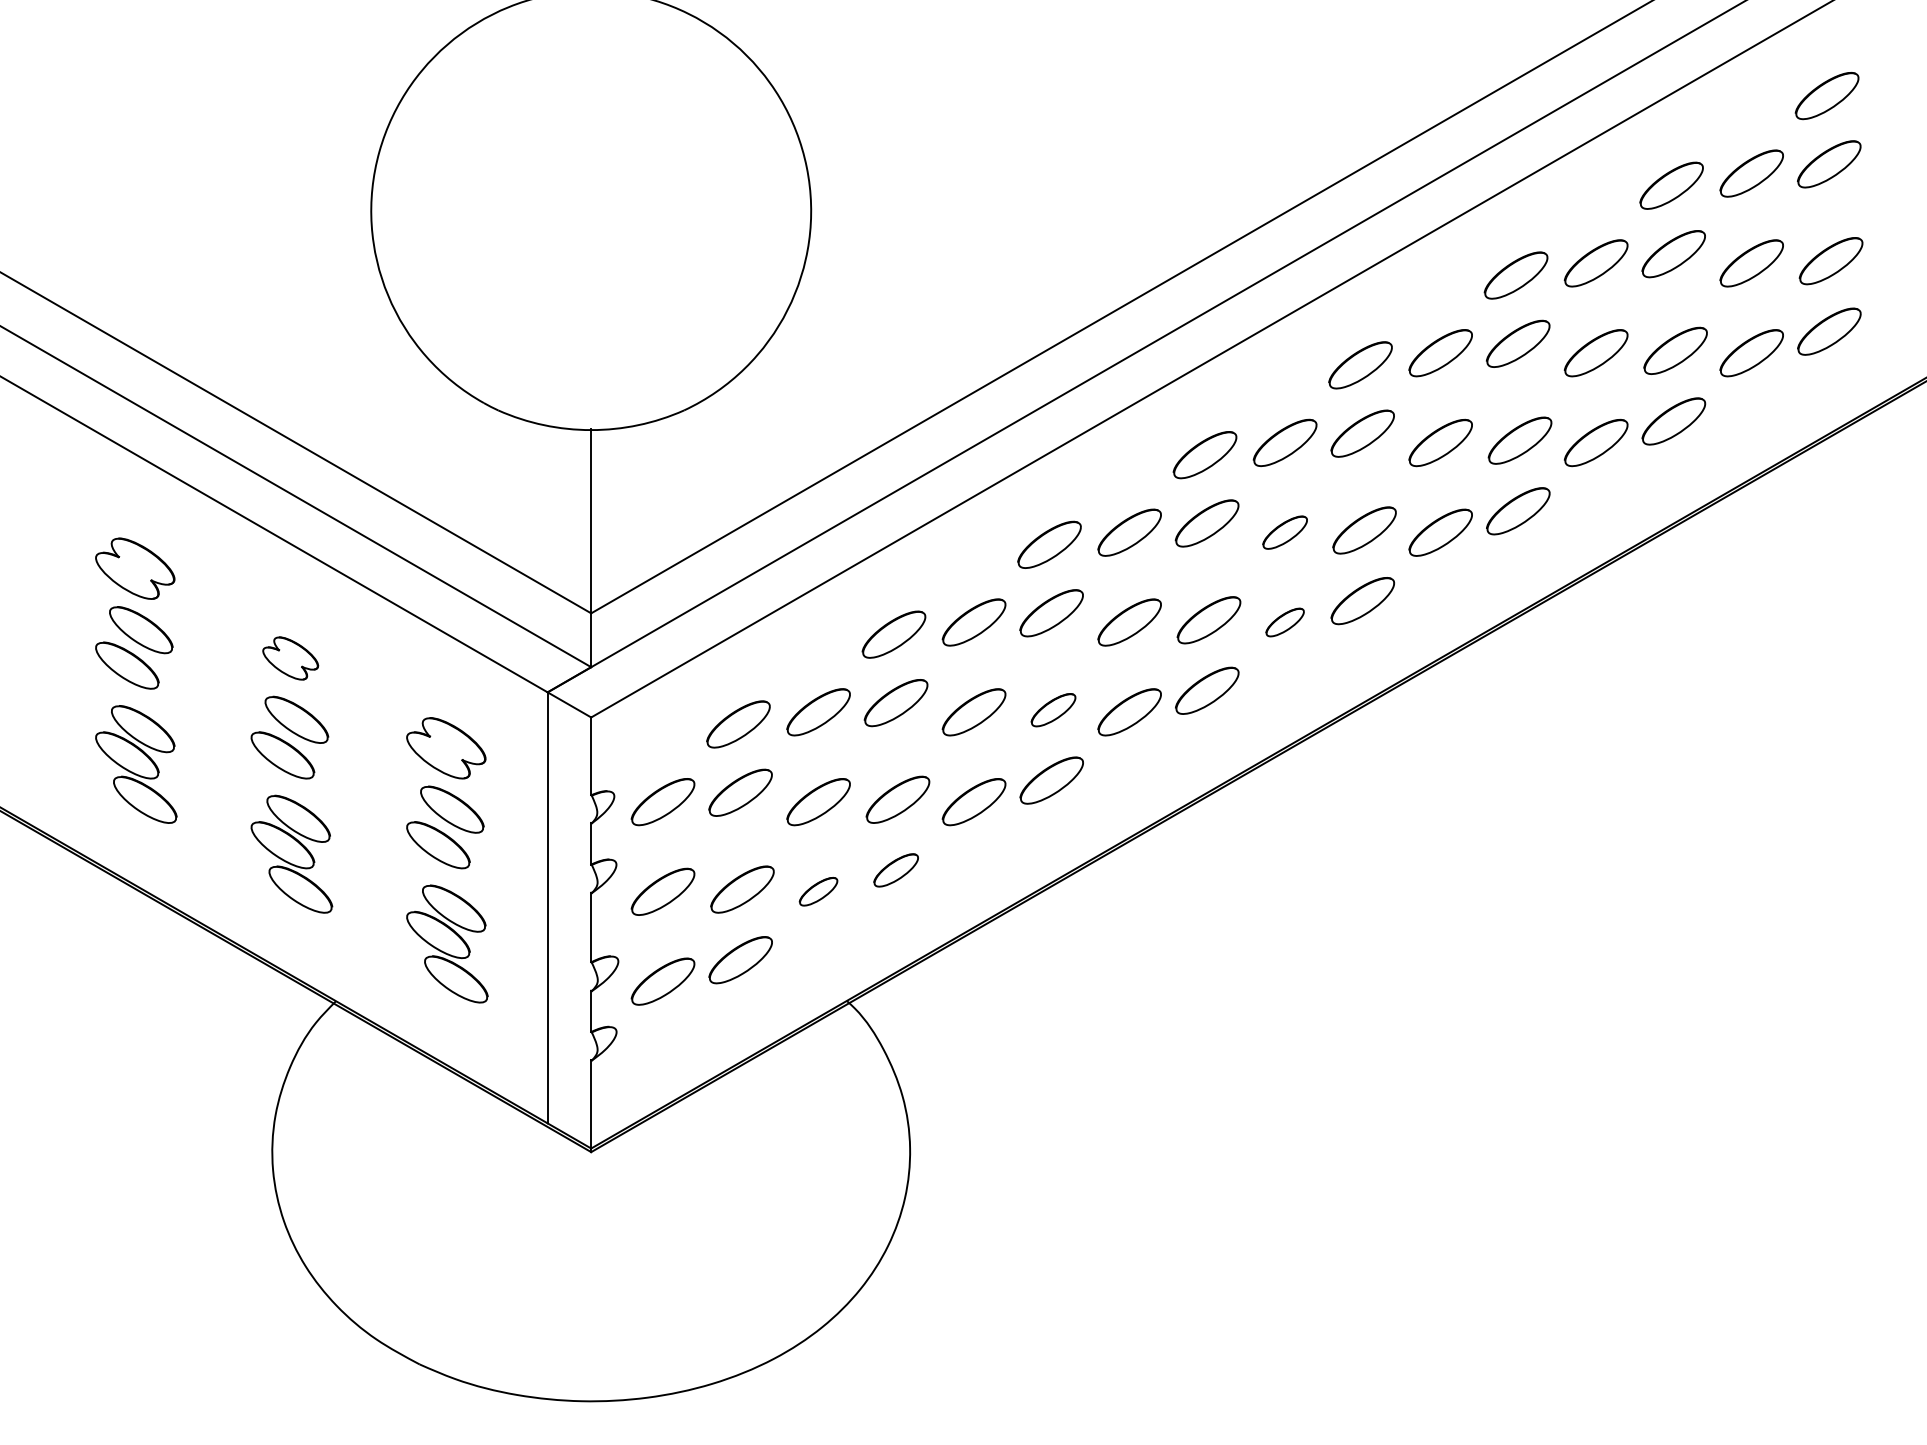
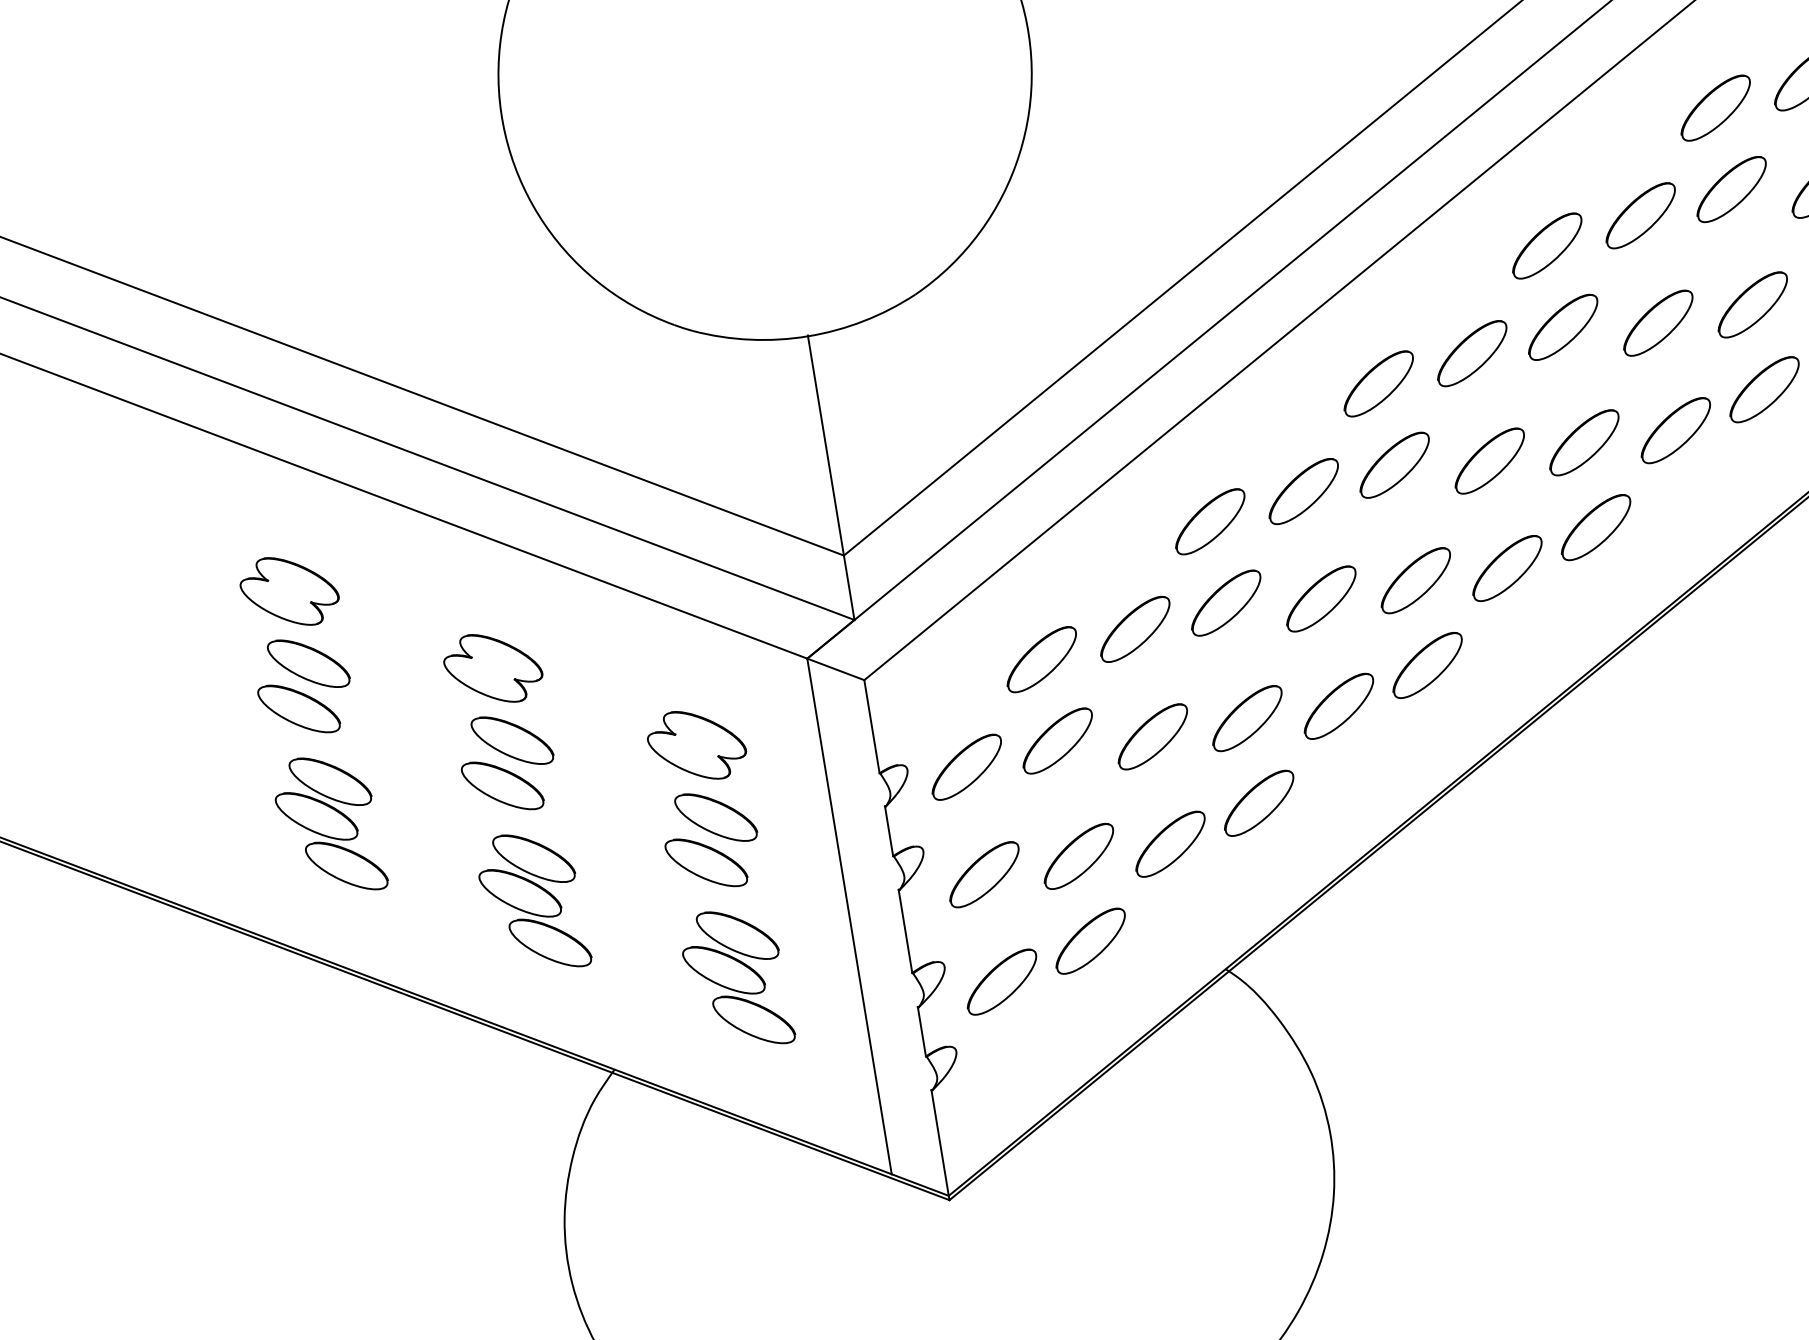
part: (1284, 532) -> (1657, 323), size x1.43
part: (1284, 622) -> (1675, 430), size x1.67
part: (290, 658) -> (492, 668), size x1.43
part: (1053, 710) -> (1416, 581), size x1.43
part: (895, 870) -> (1258, 803), size x1.43
part: (818, 891) -> (1170, 843), size x1.67

